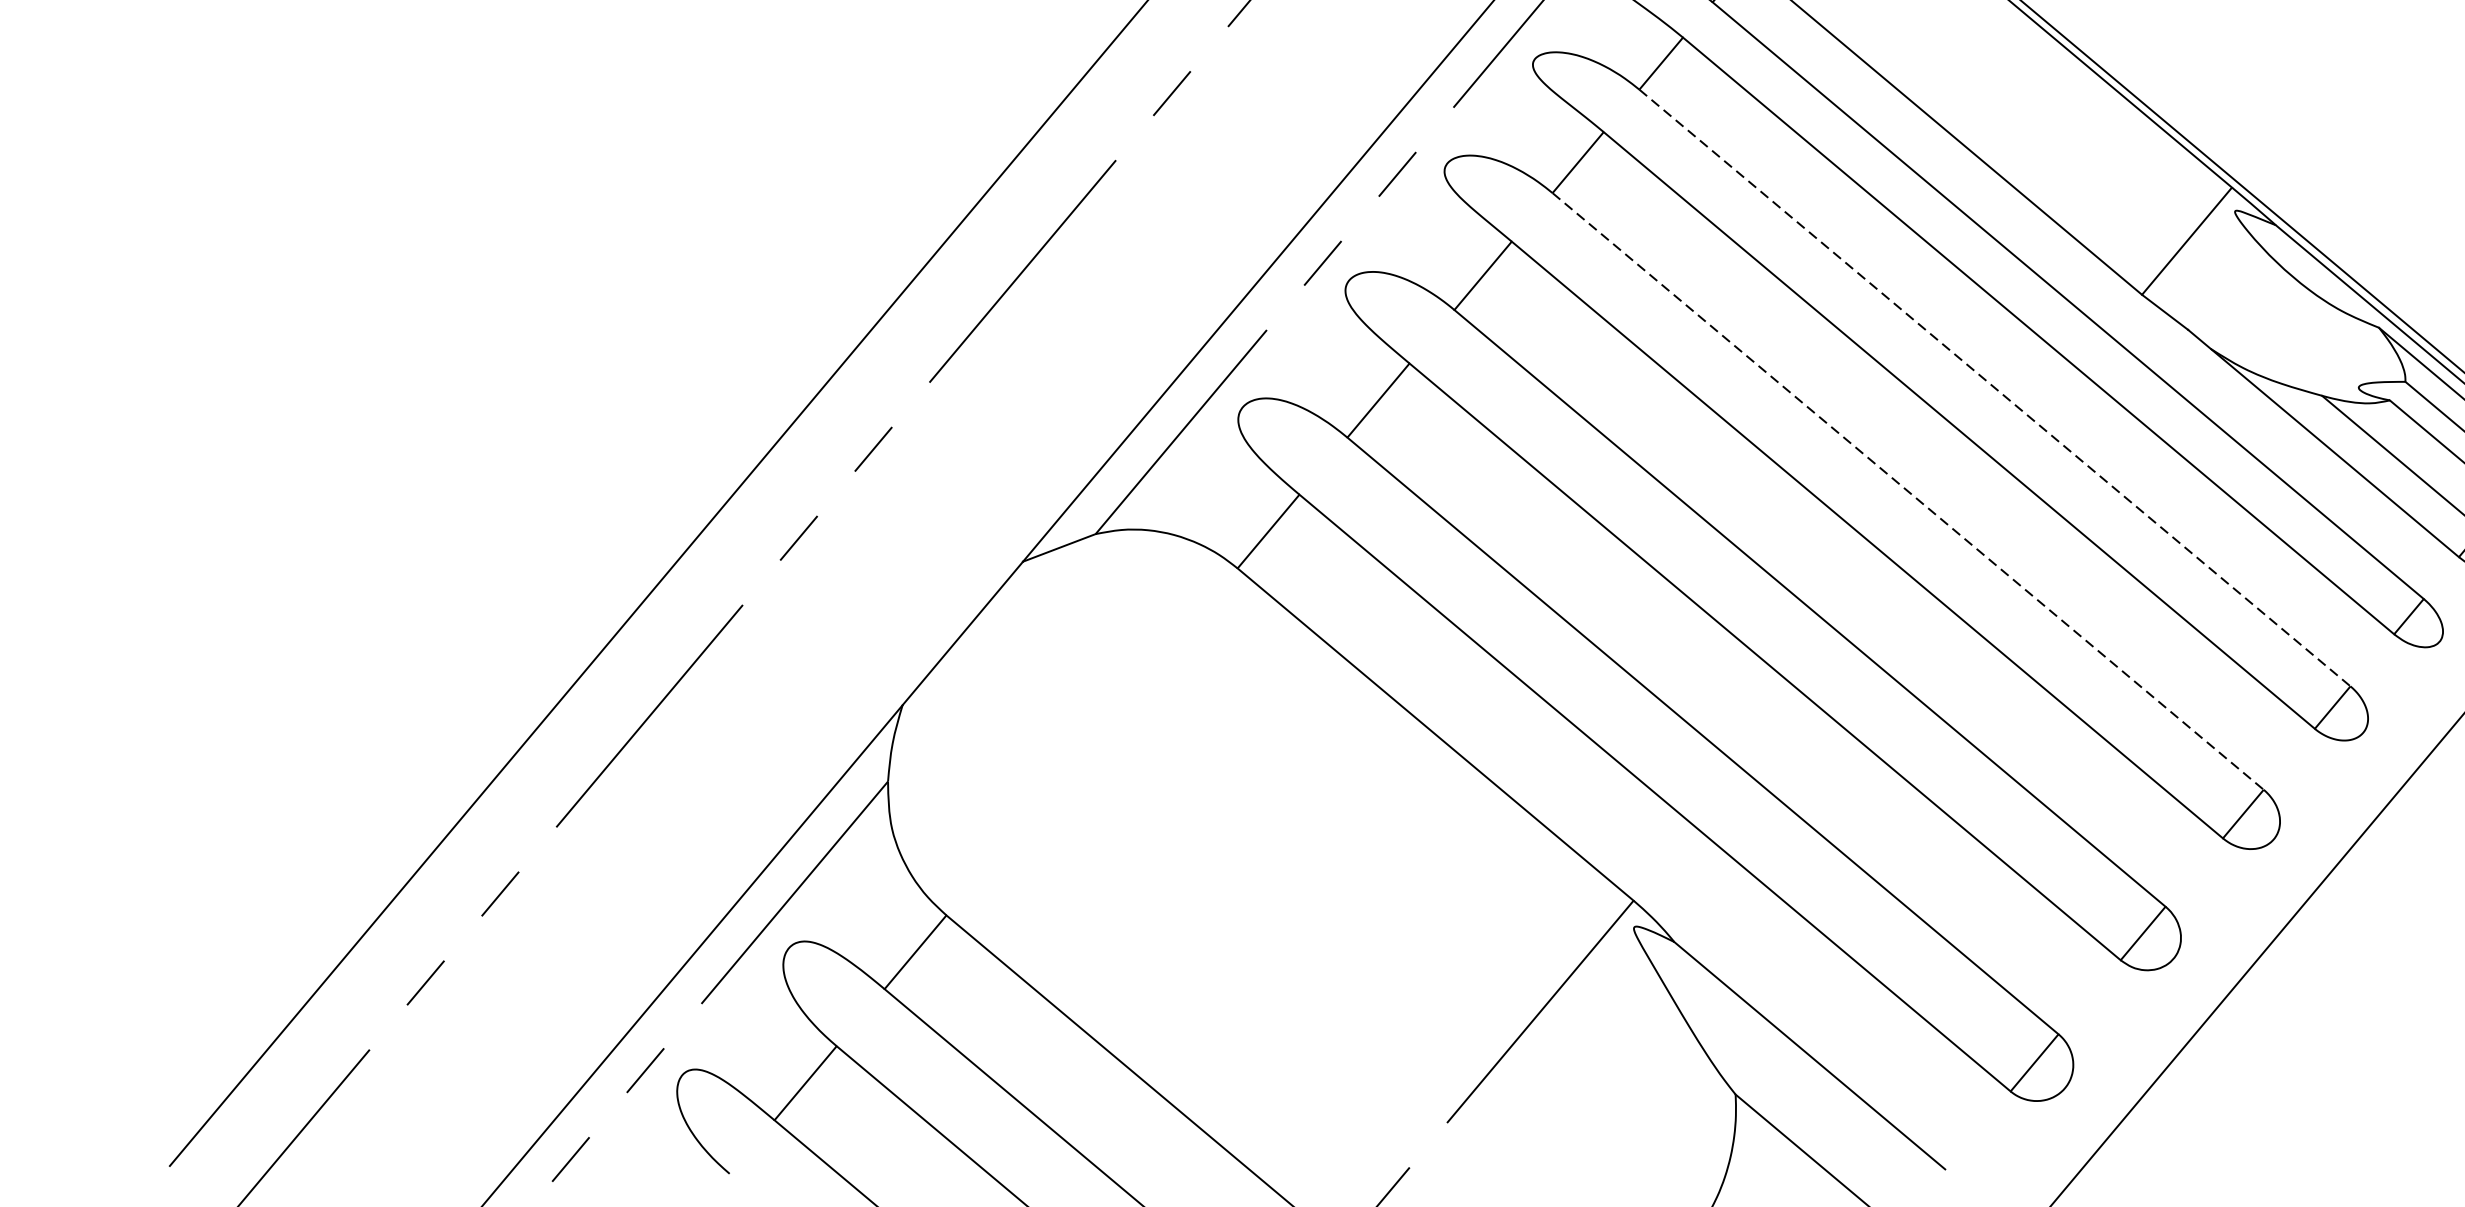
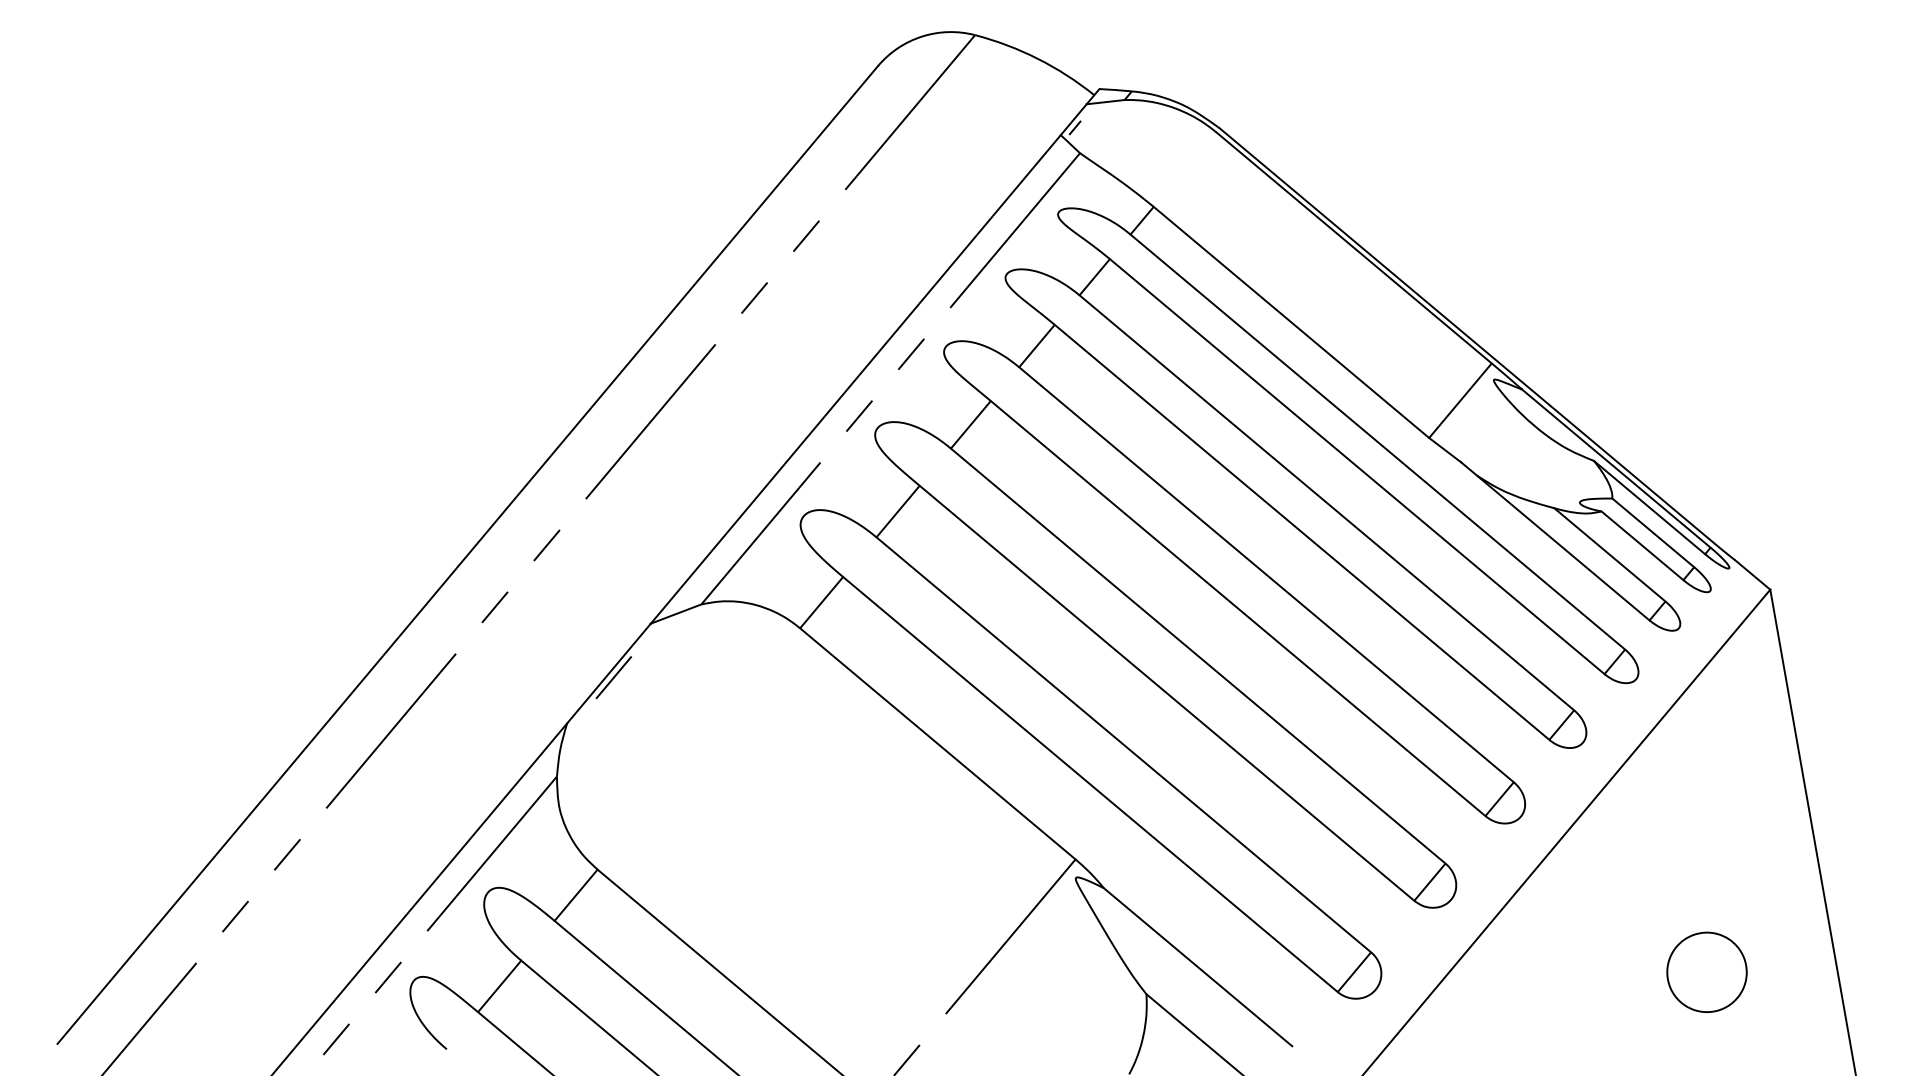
line: (1994, 387) -> (1326, 502), dashed -> solid
line: (1908, 491) -> (1266, 574), dashed -> solid
line: (969, 639) -> (613, 677), added

